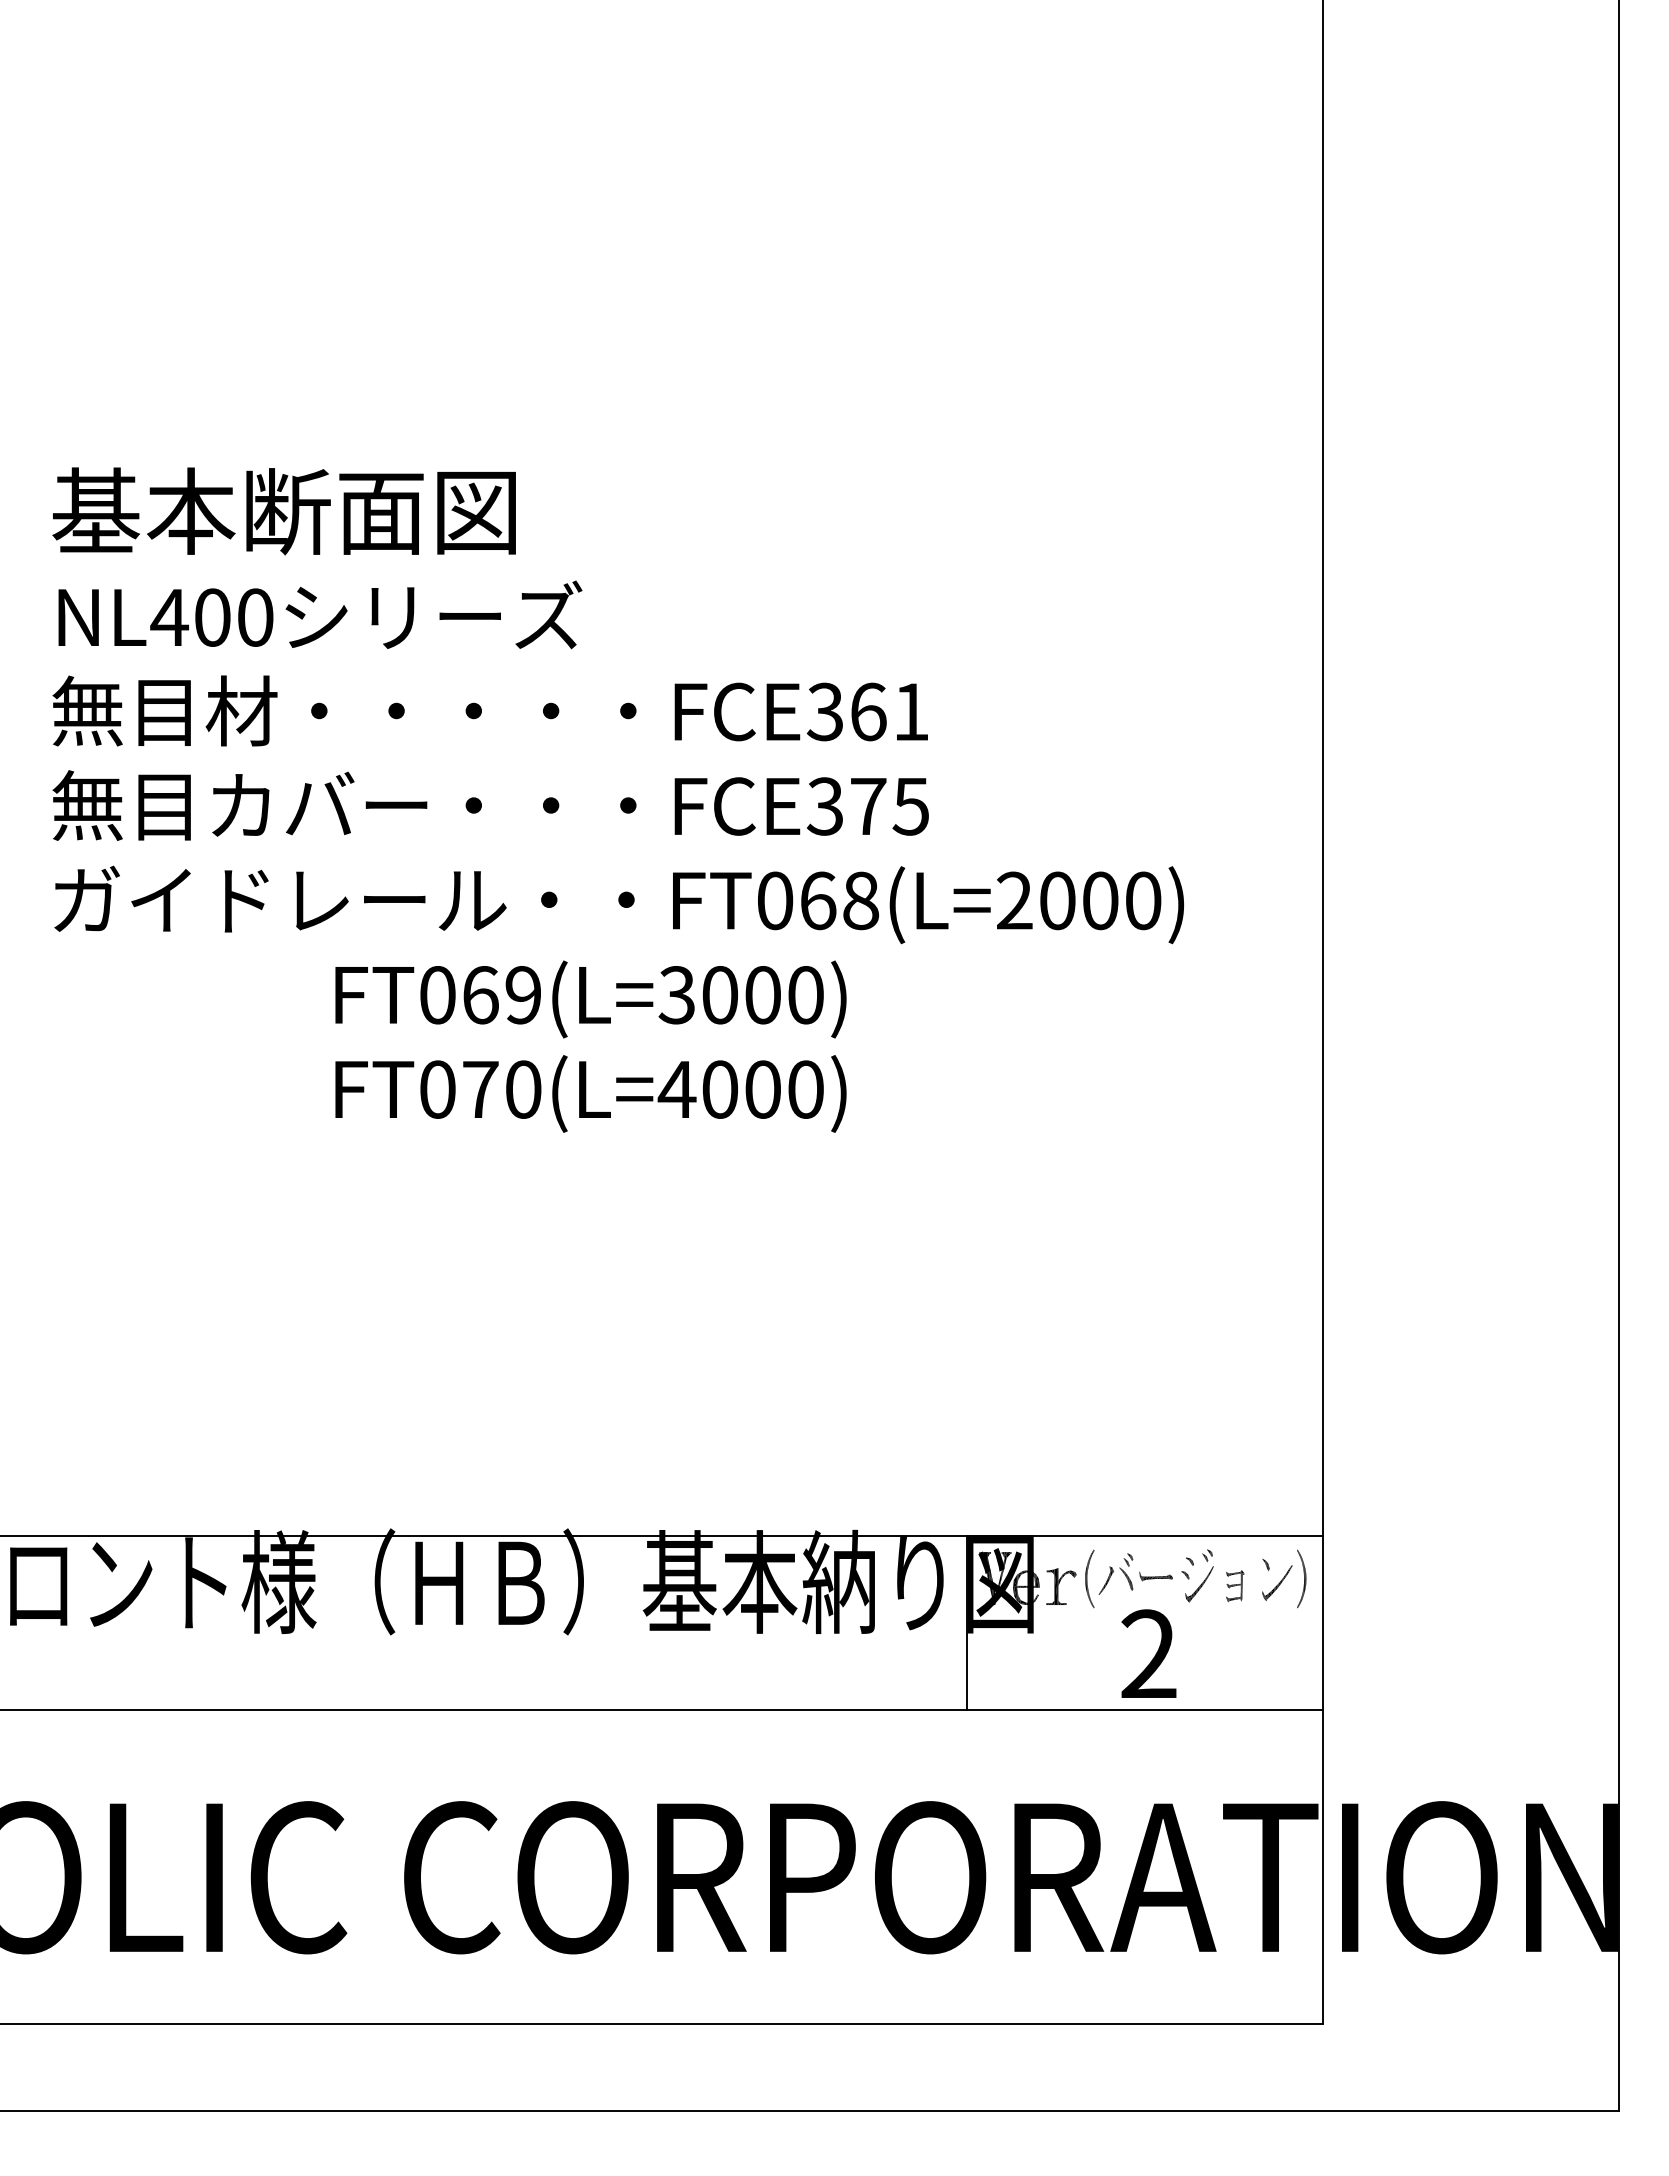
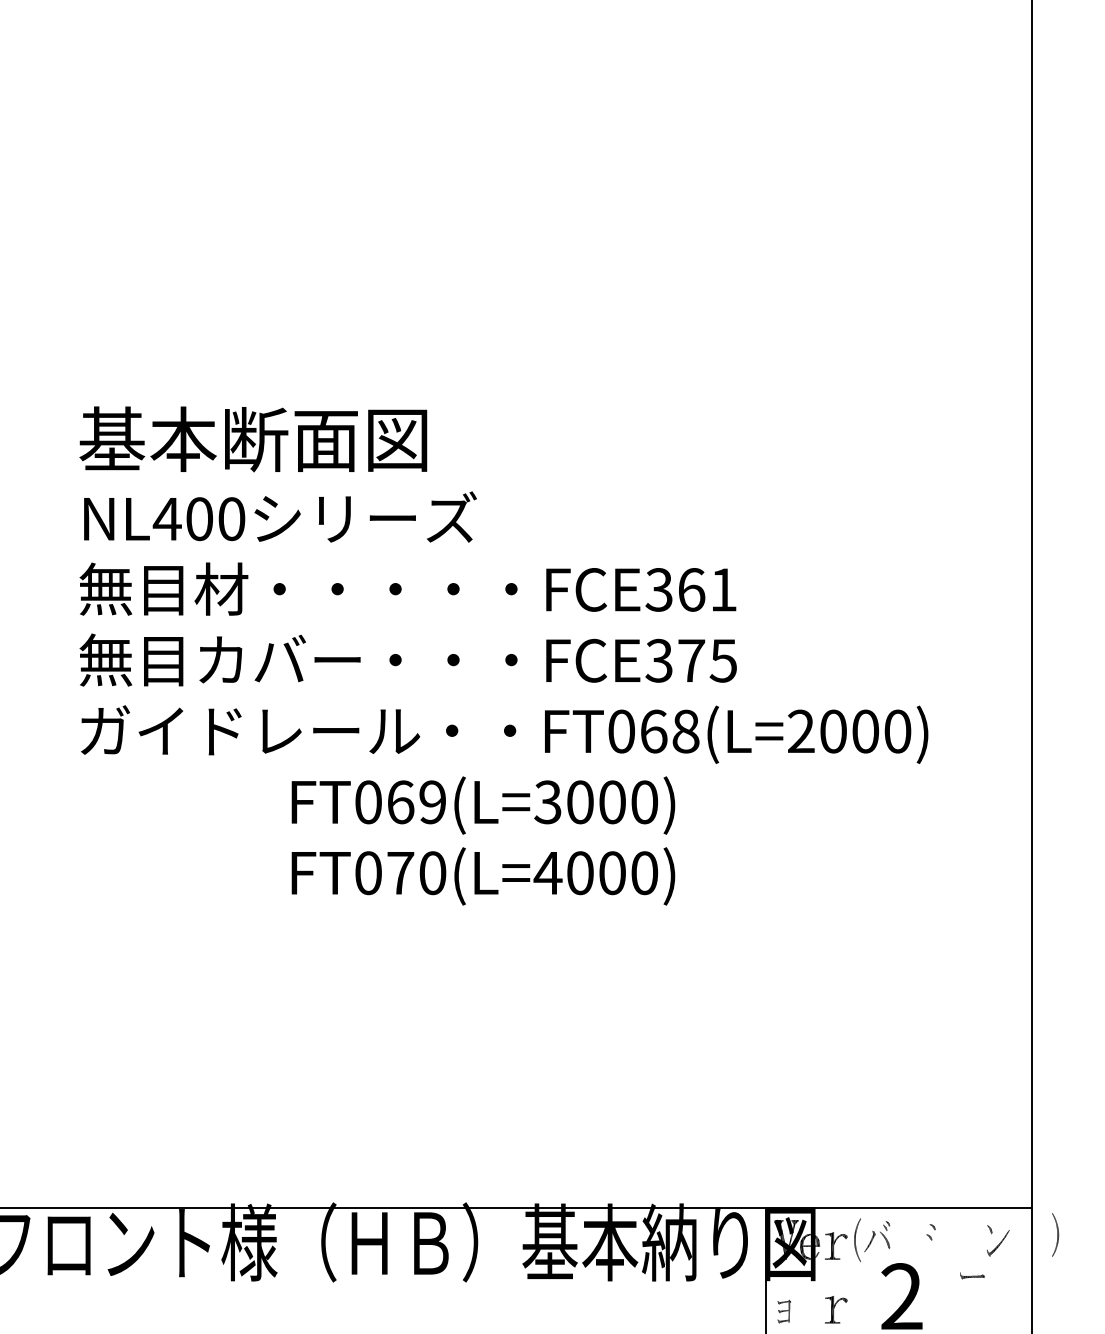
part: (1155, 1576) -> (972, 1275), moved
part: (1301, 1578) -> (1055, 1234), moved
part: (1204, 1579) -> (943, 1240), removed
part: (1235, 1586) -> (784, 1311), moved
part: (1061, 1671) -> (836, 1309), added

